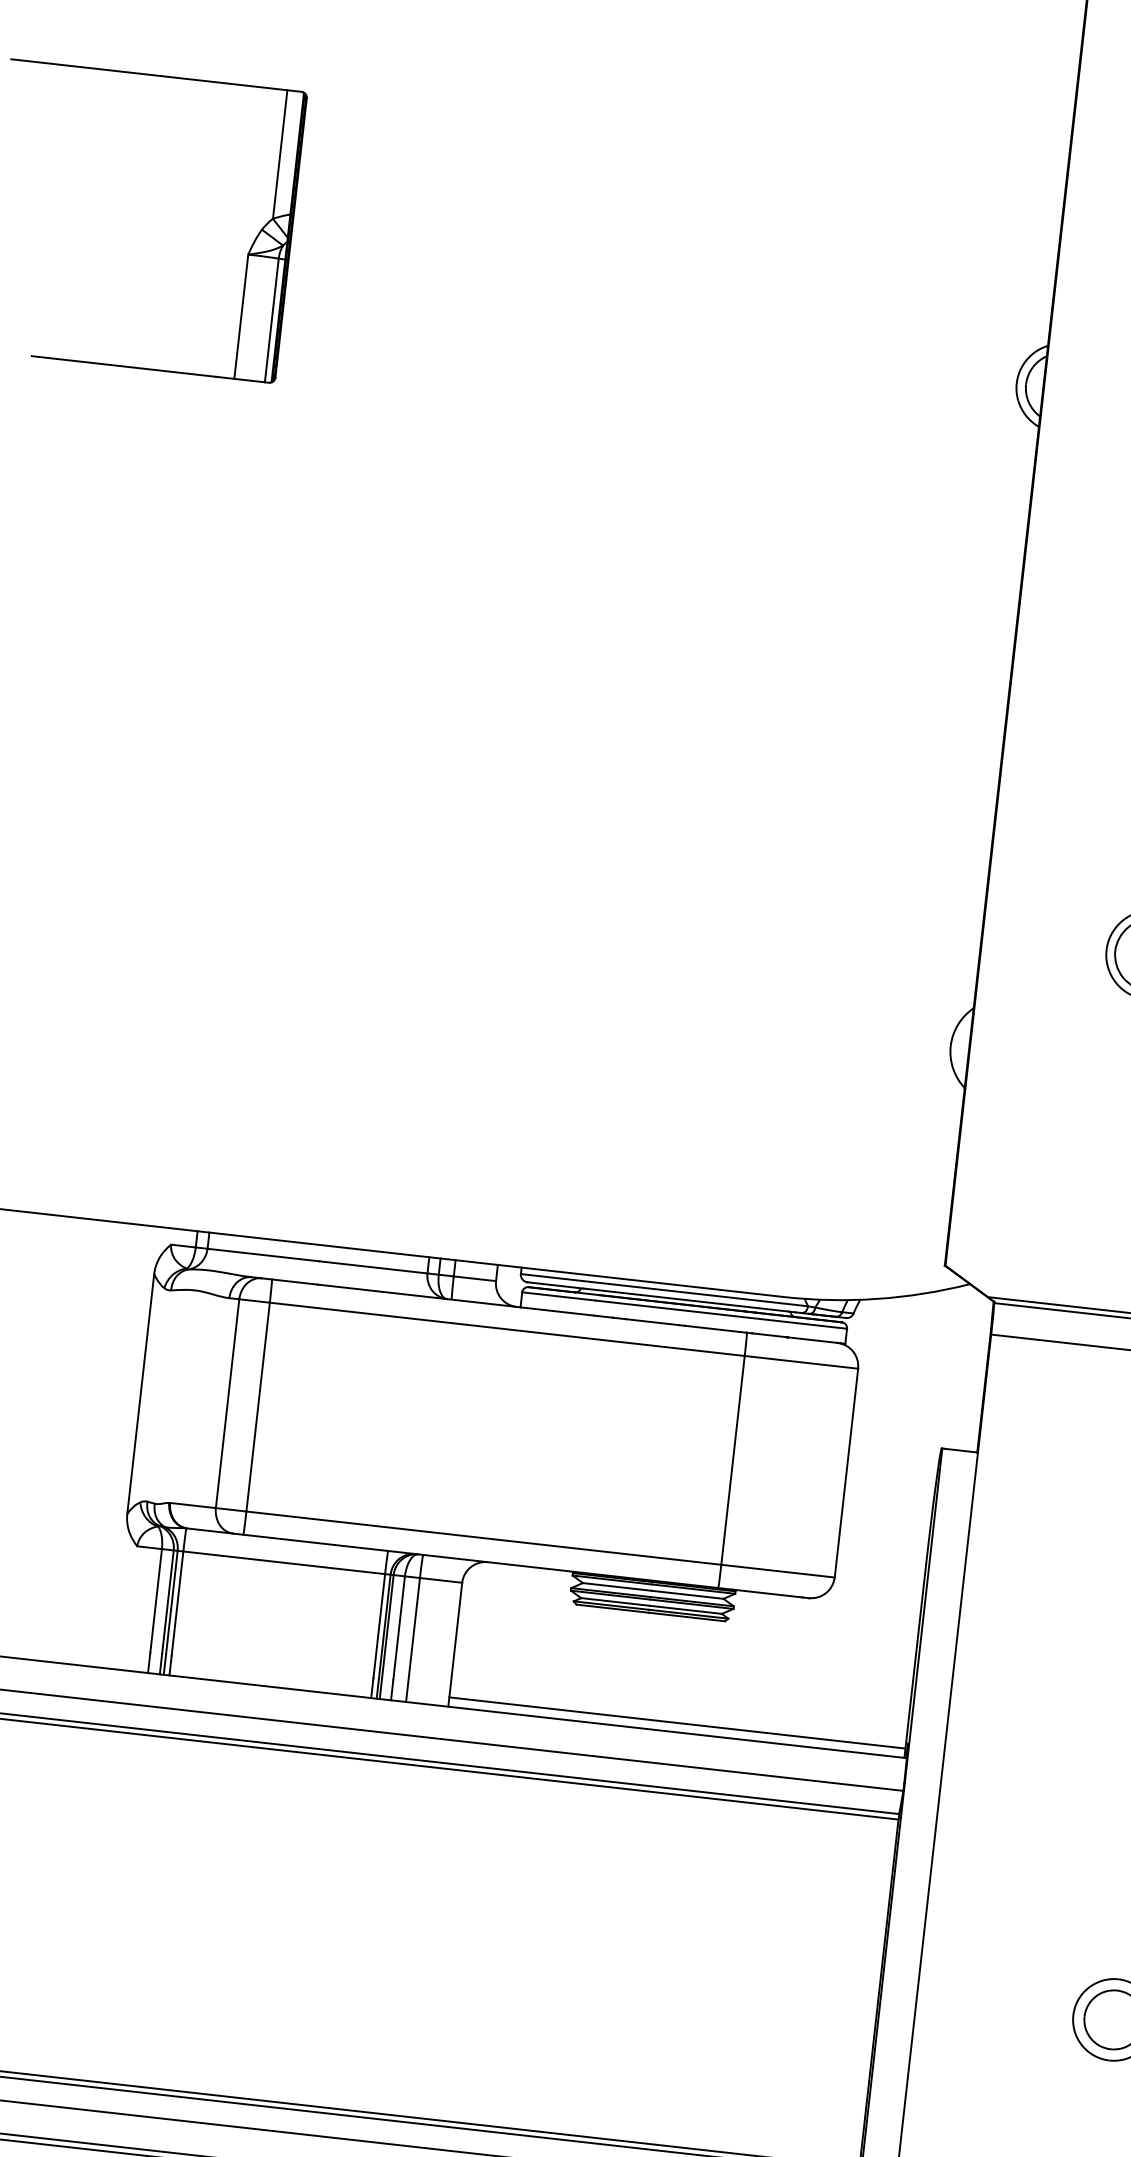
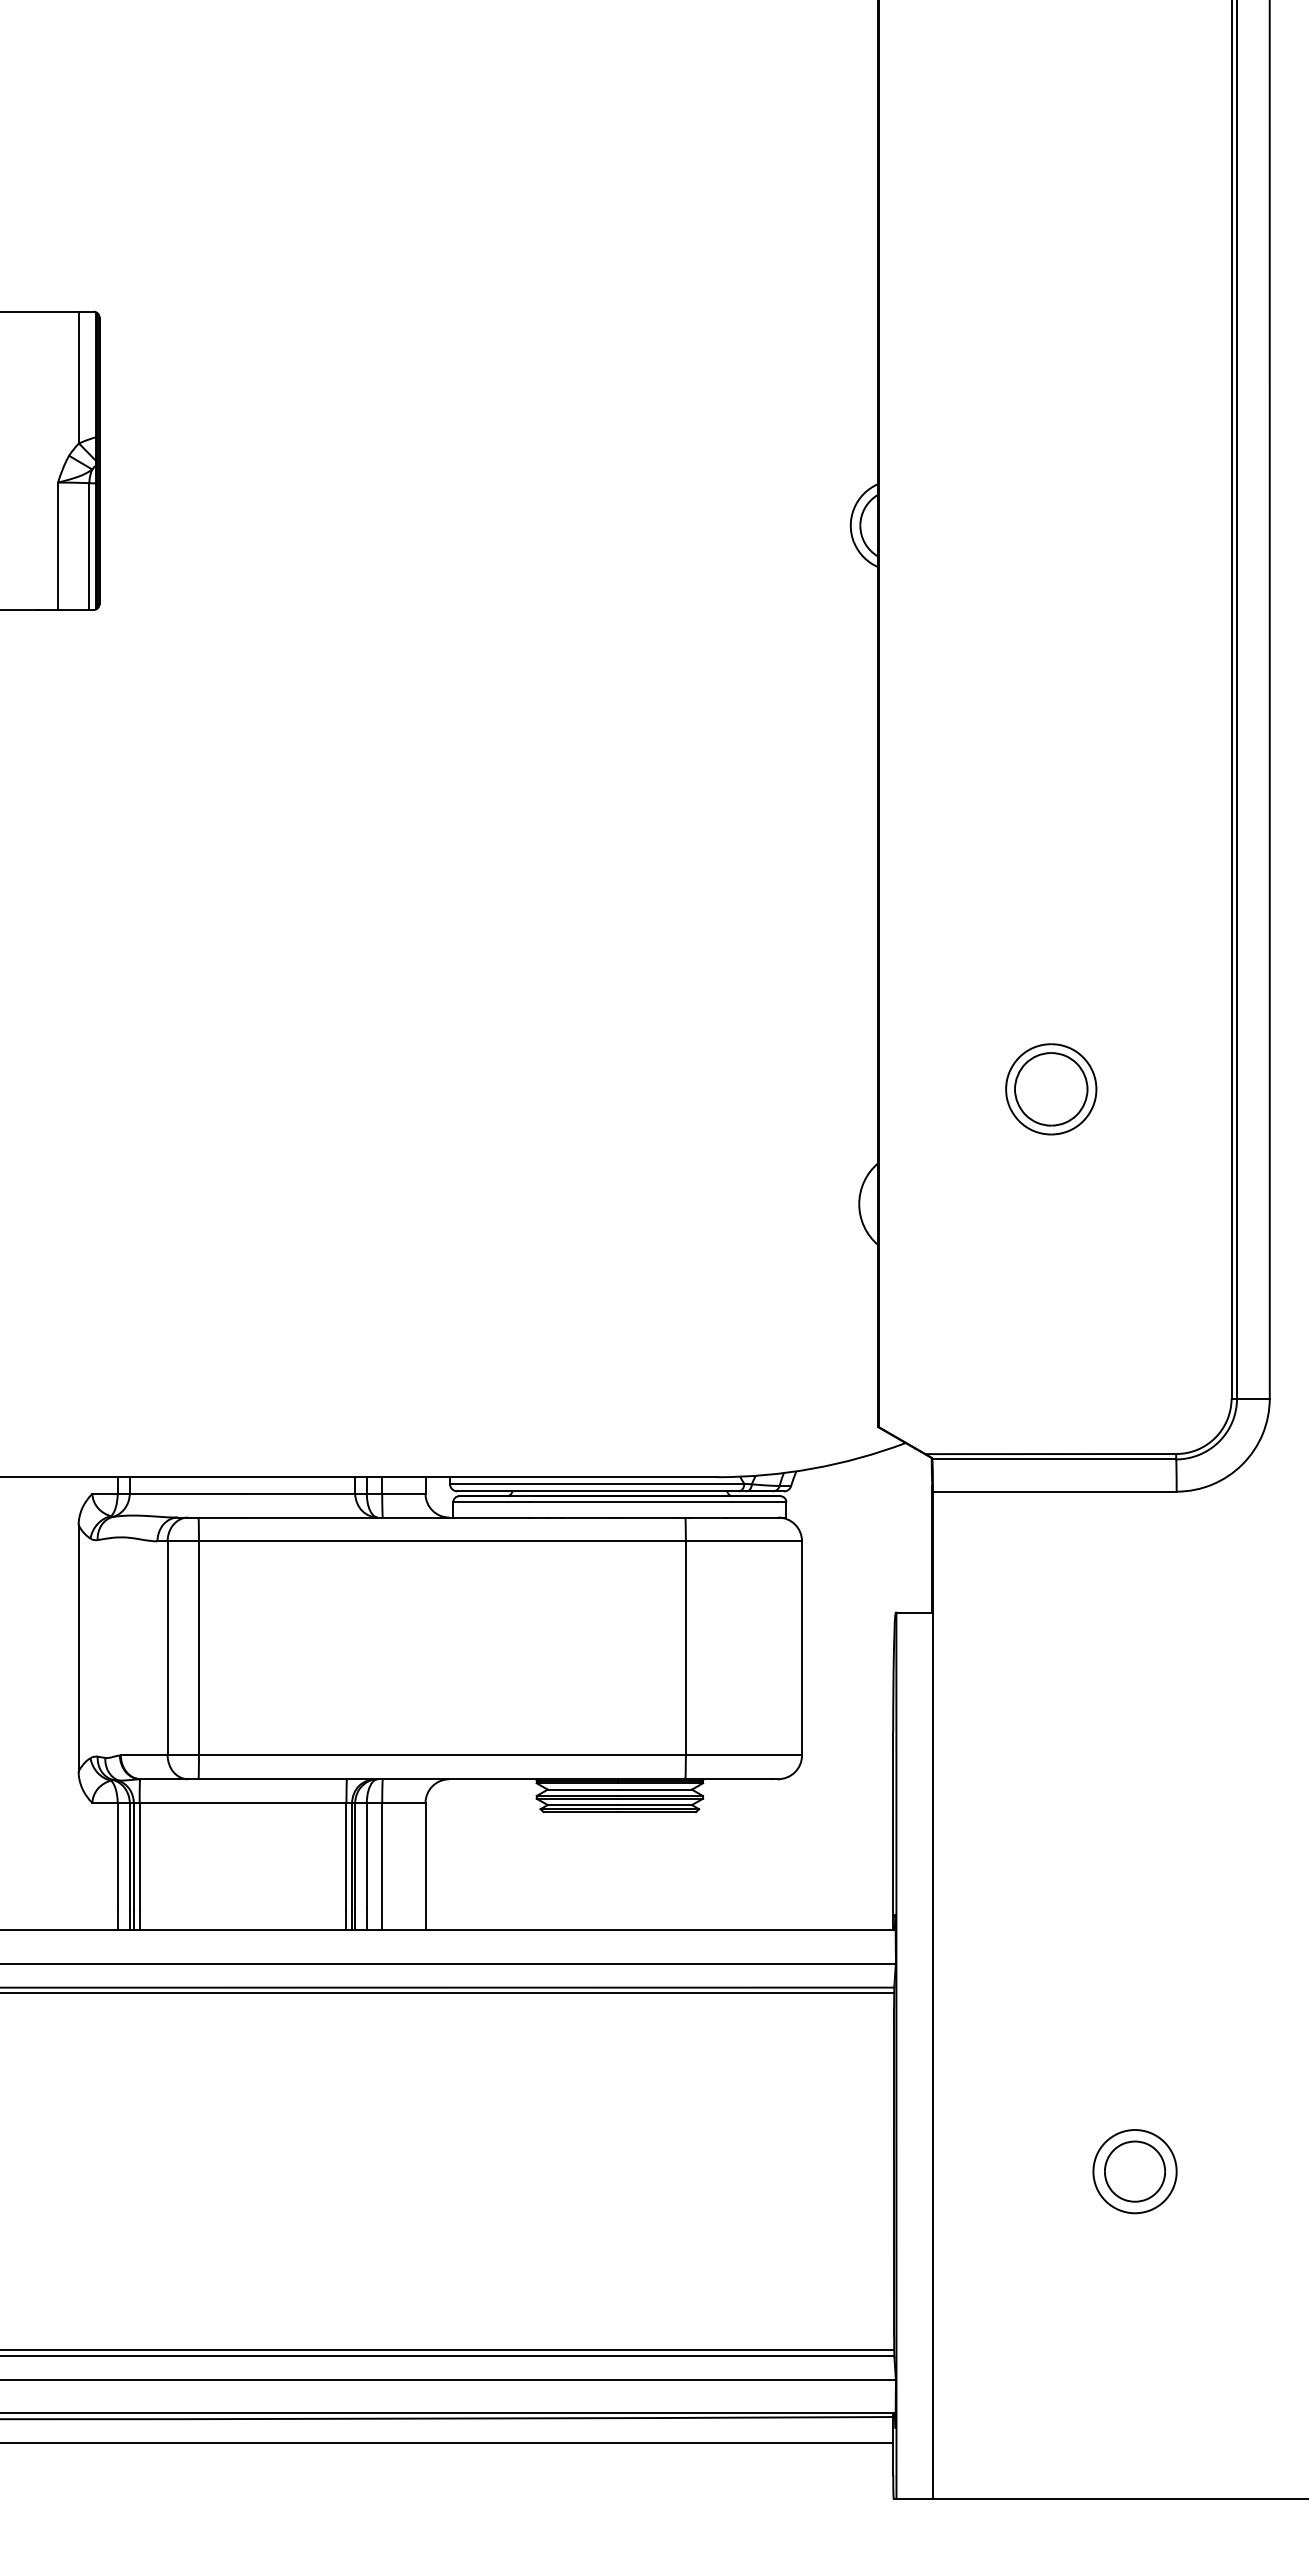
line: (677, 1722) -> (659, 1920), removed

